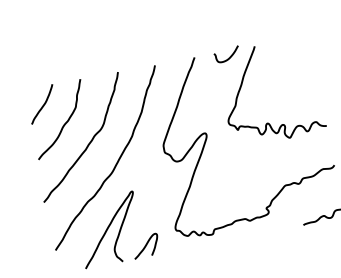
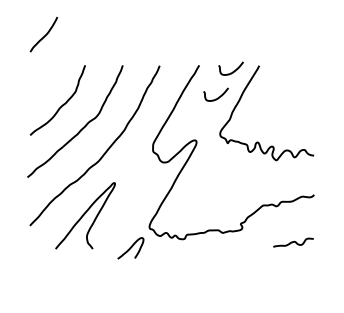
curve: (219, 84) -> (218, 96), added
curve: (42, 105) -> (44, 35), moved
curve: (145, 246) -> (130, 248), moved

